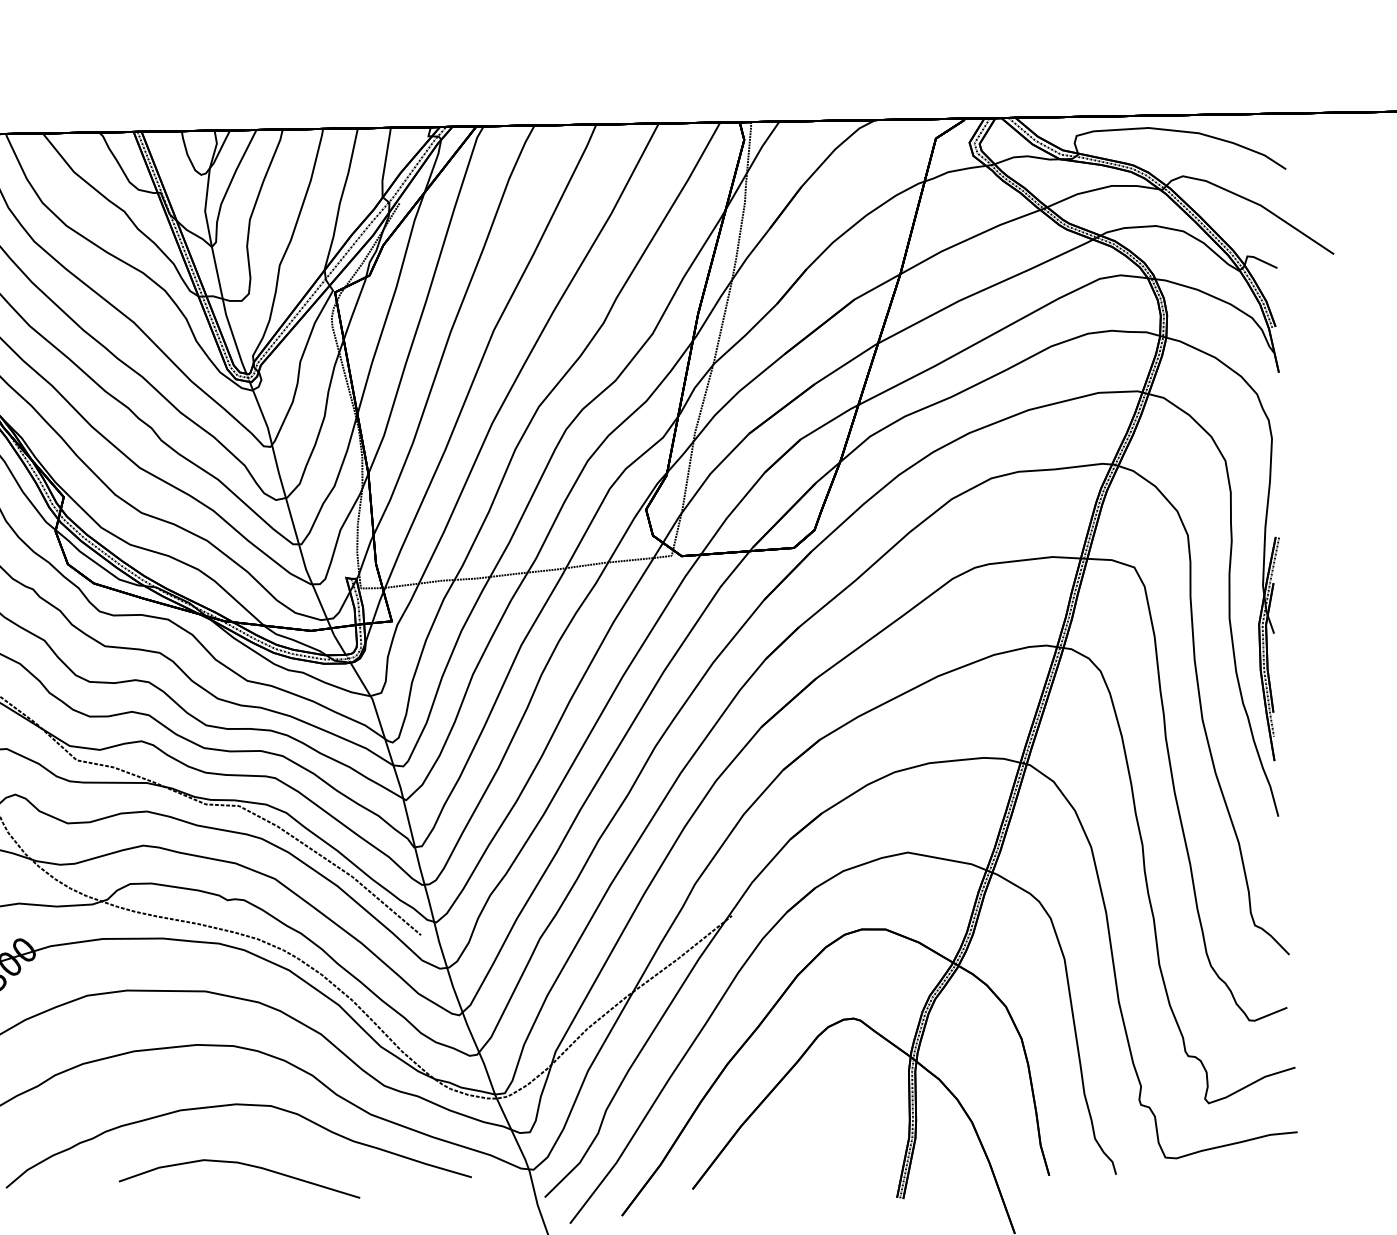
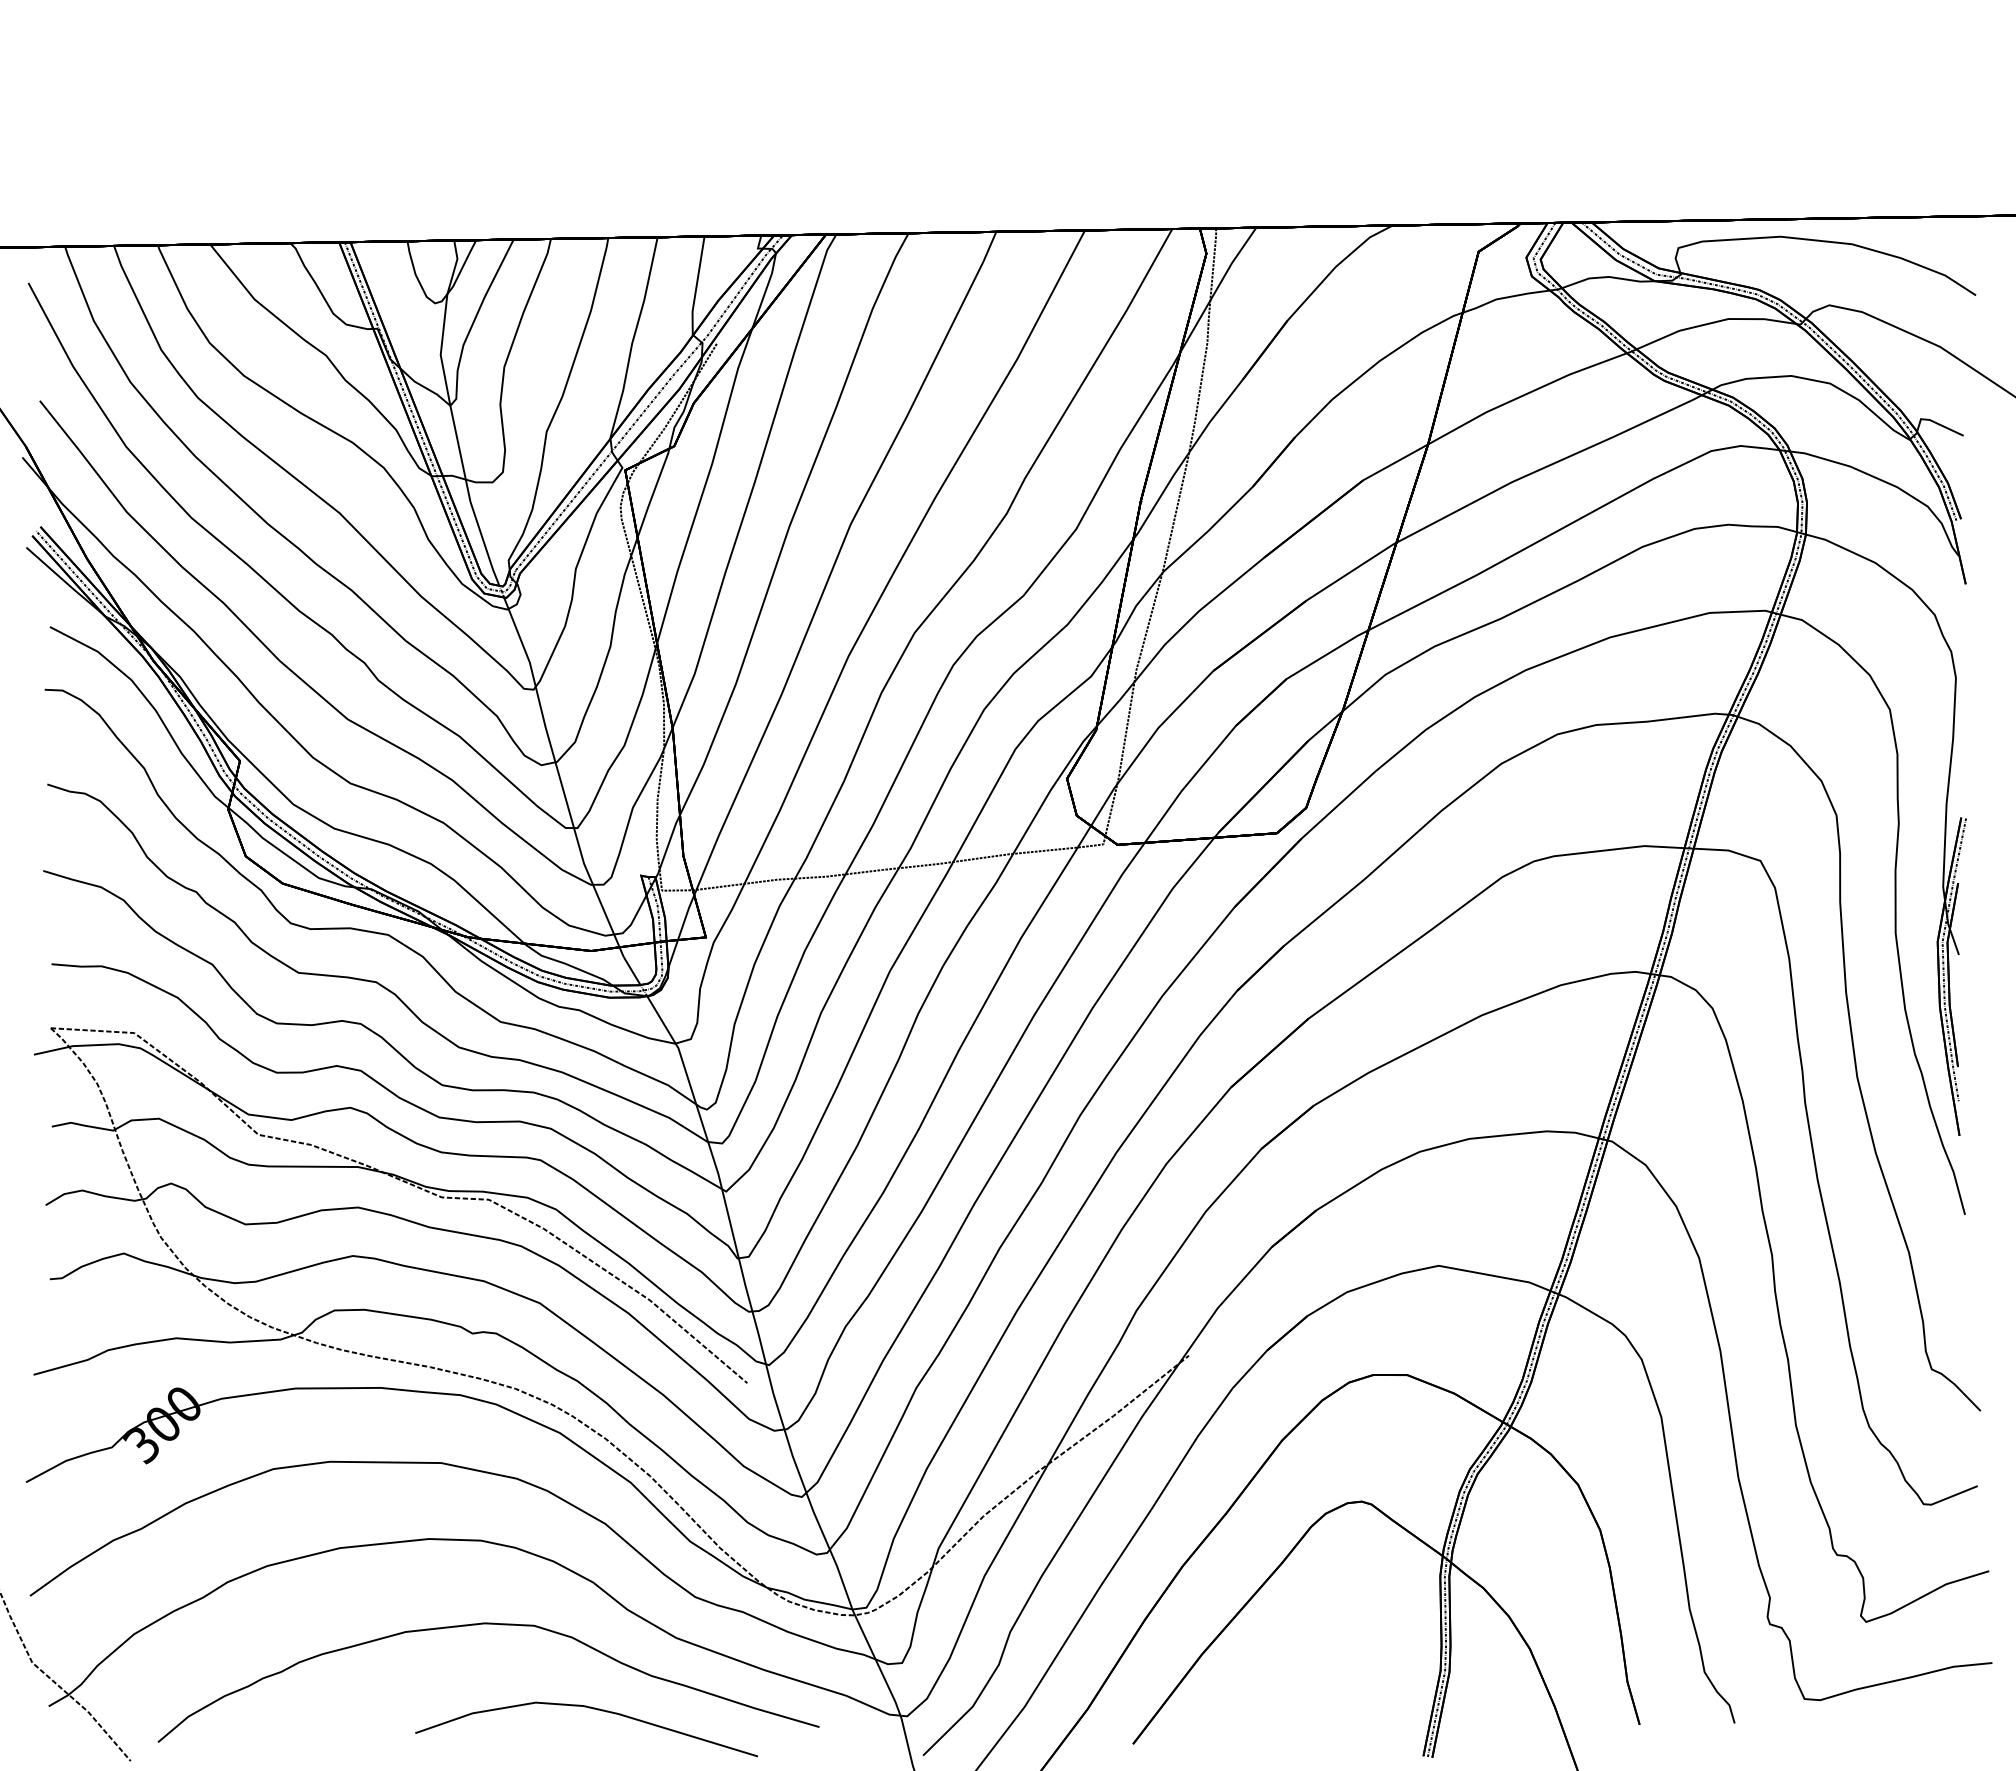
curve: (240, 1164) -> (588, 1708), moved

